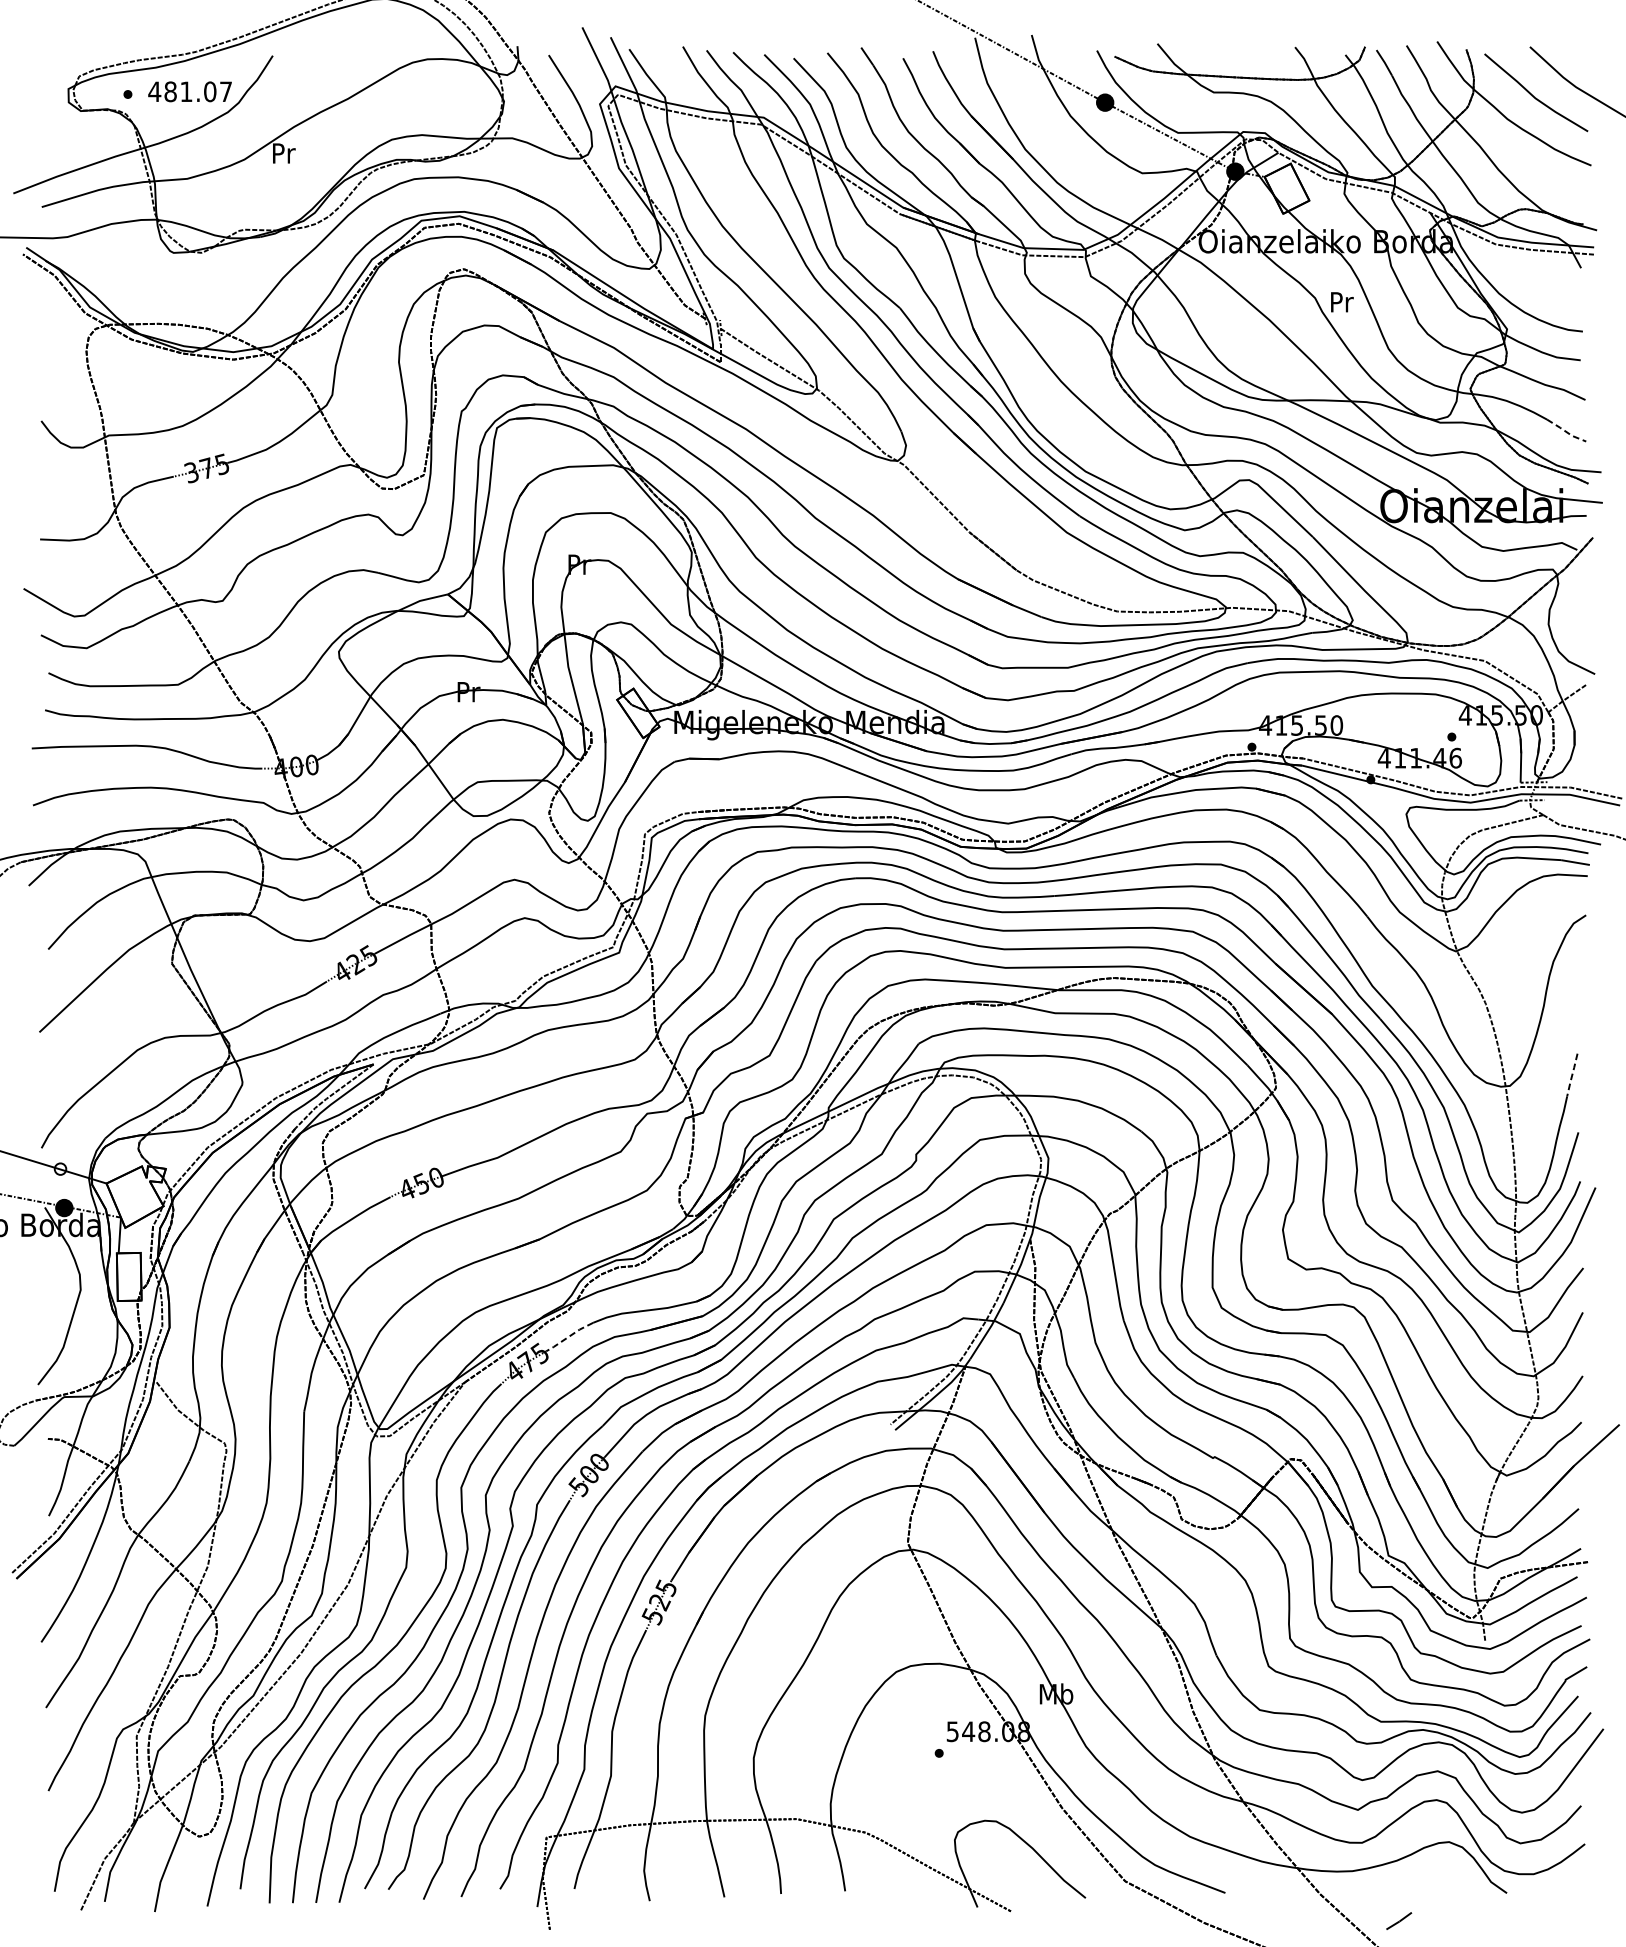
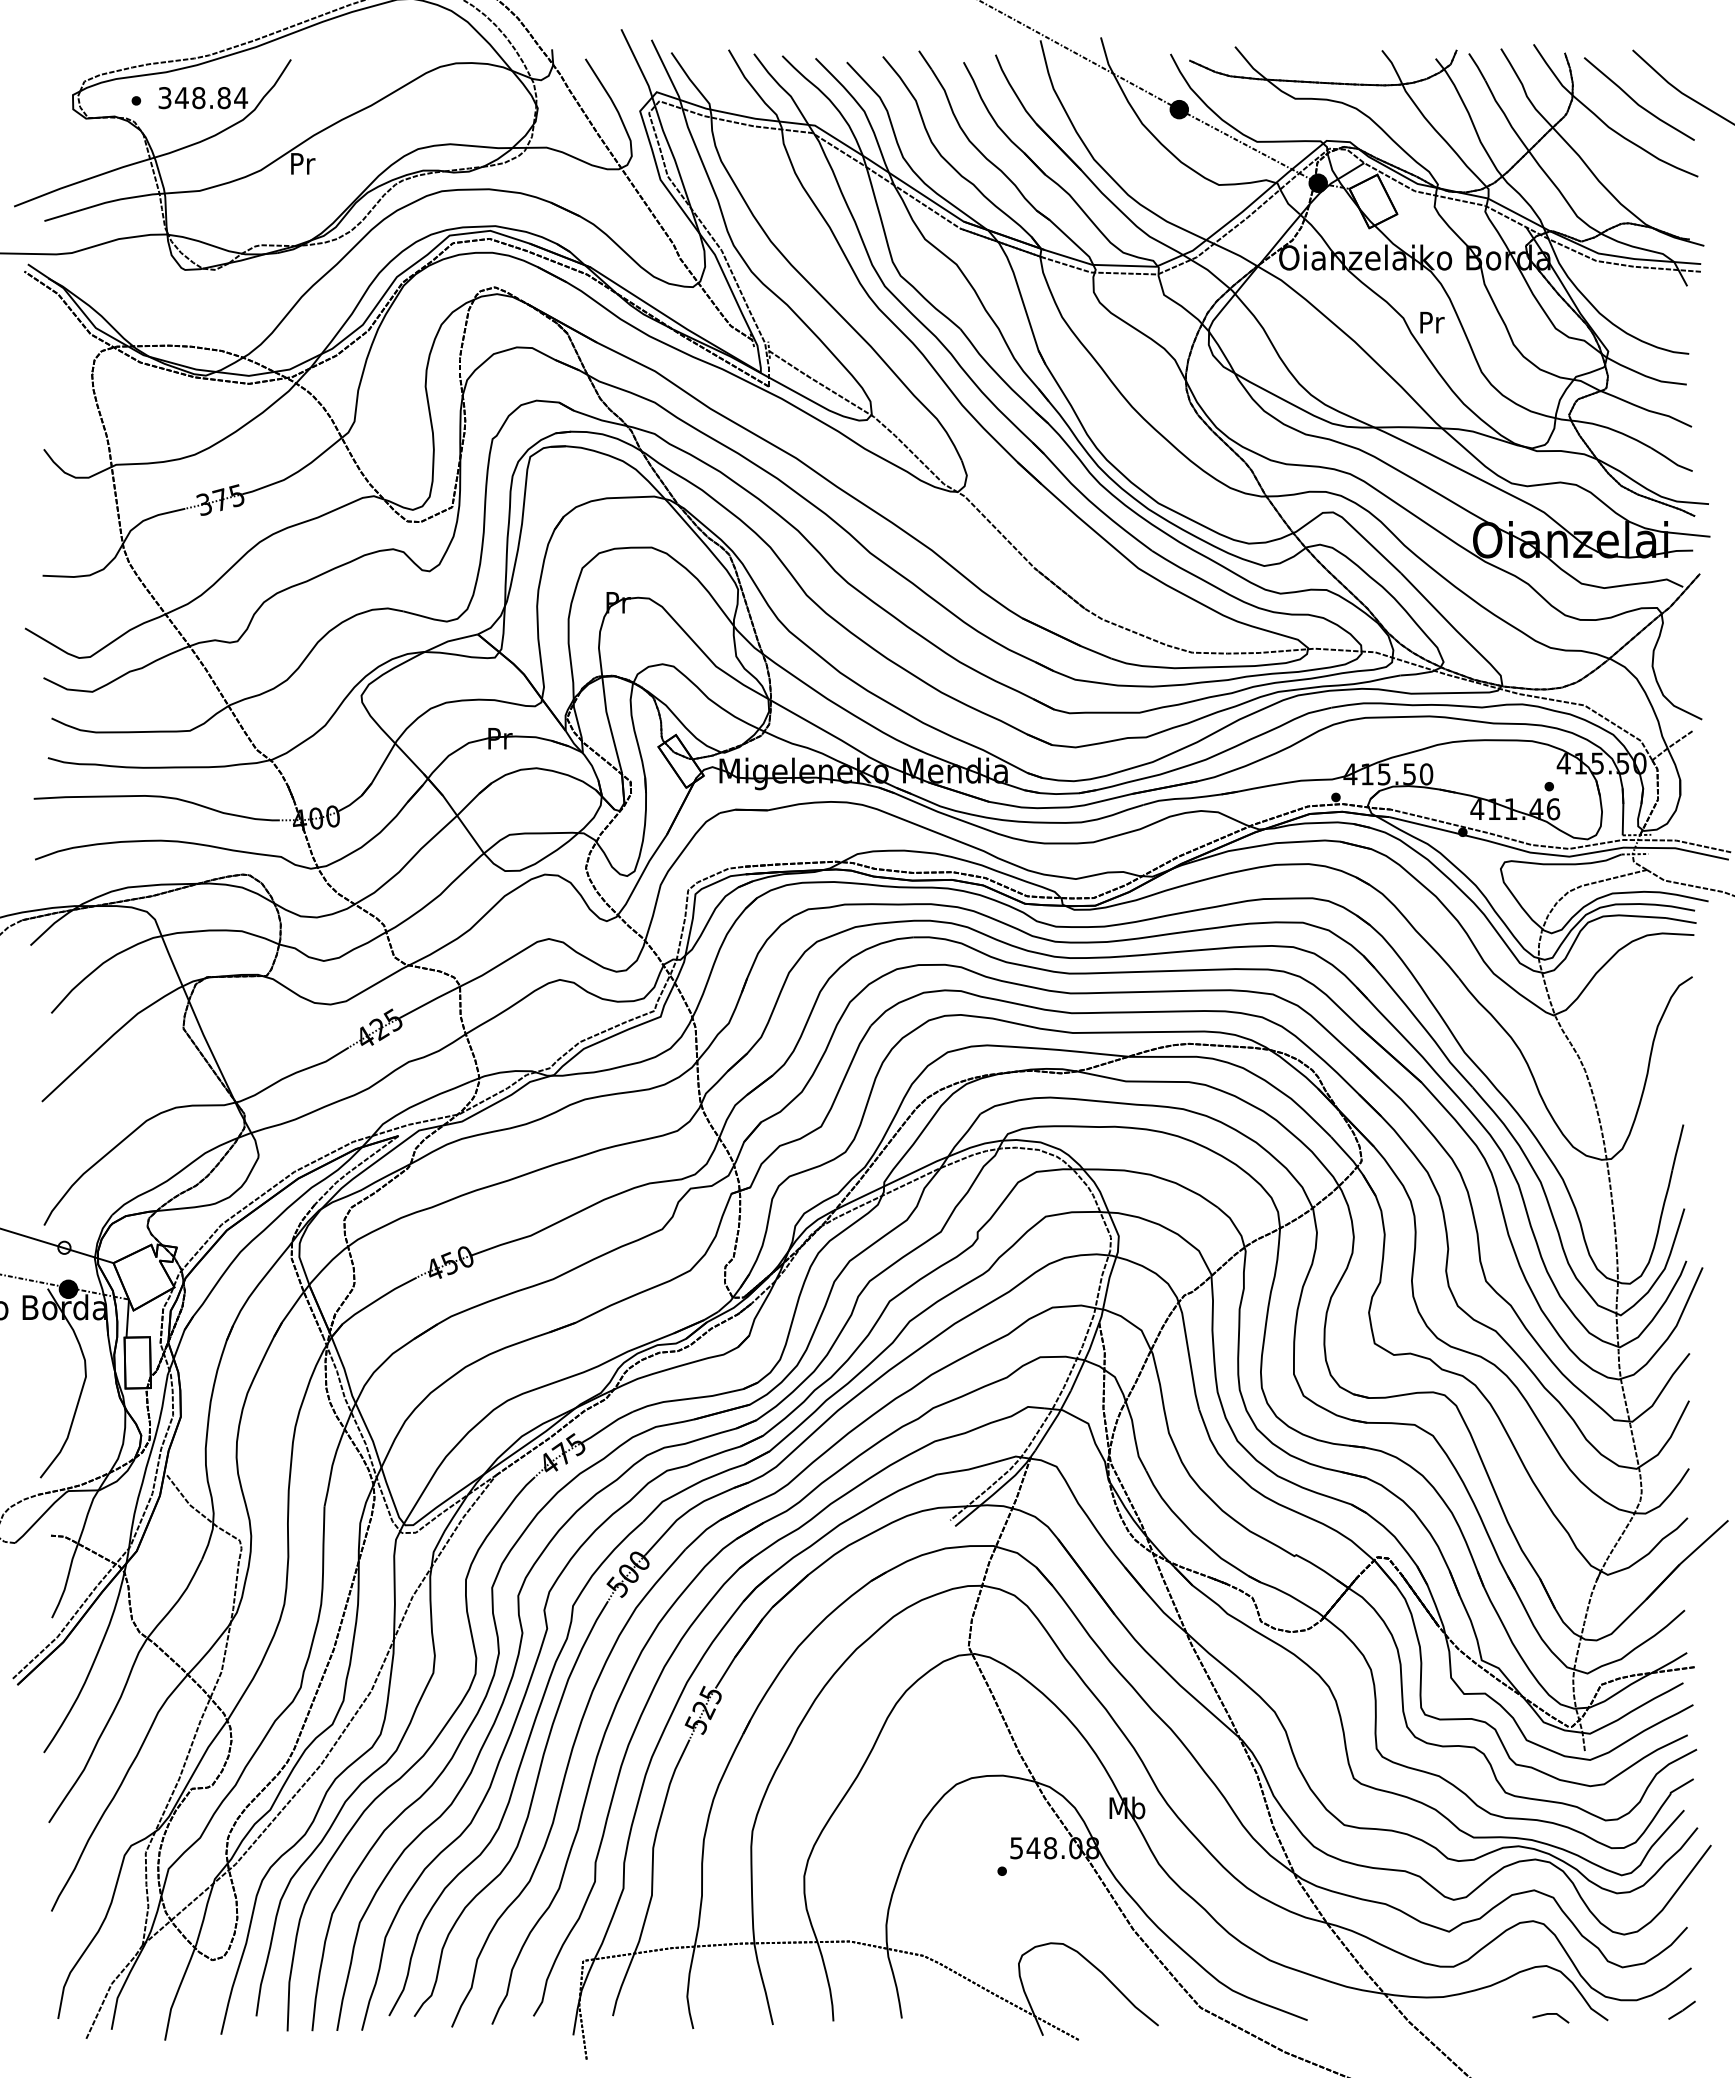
text: (190, 92) -> (203, 98), 481.07 -> 348.84
line: (1566, 431) -> (1671, 460), dashed -> solid
line: (1571, 1075) -> (1677, 1147), dashed -> solid
line: (569, 1336) -> (607, 1426), dashed -> solid
line: (1452, 1887) -> (1550, 2014), added
line: (1399, 1920) -> (1682, 2009), moved

